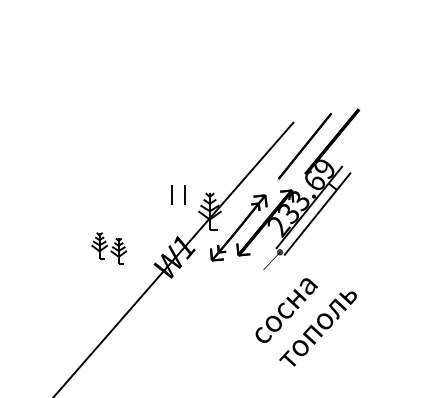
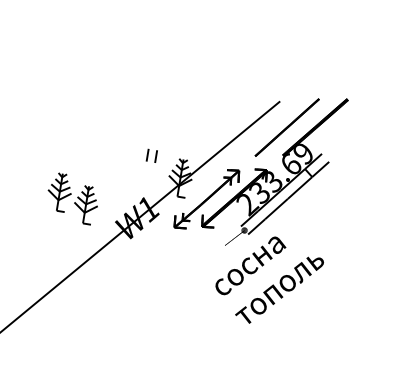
part: (178, 194) -> (151, 155), size x0.62
part: (108, 248) -> (72, 198), size x1.43
text: (305, 322) -> (267, 281), moved

